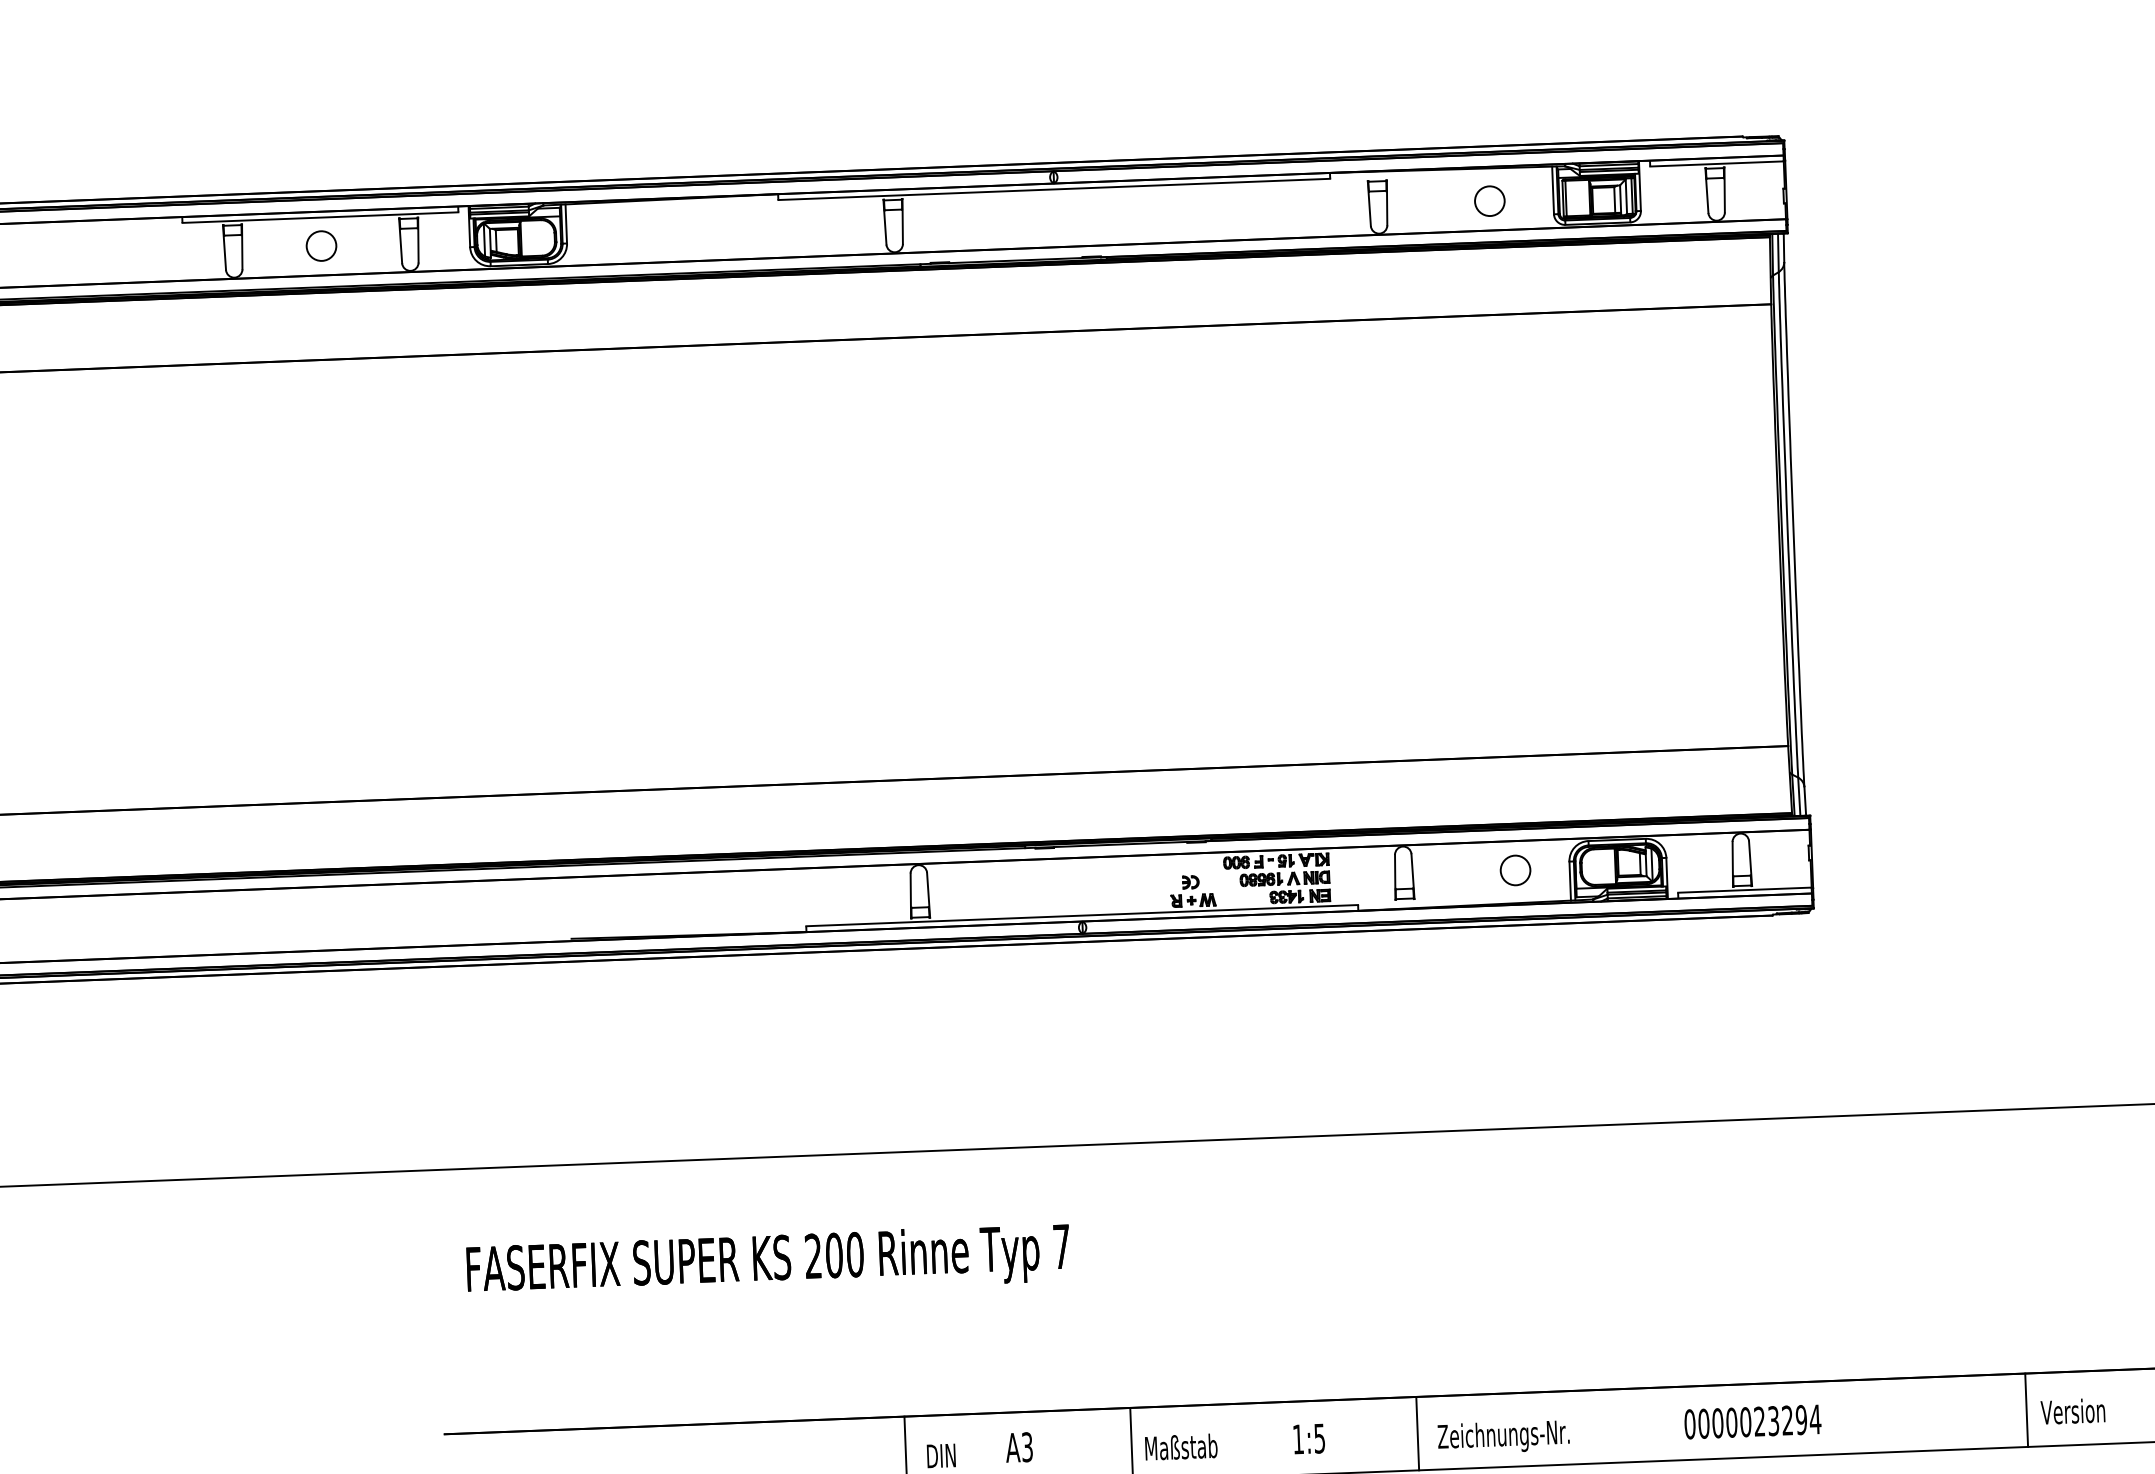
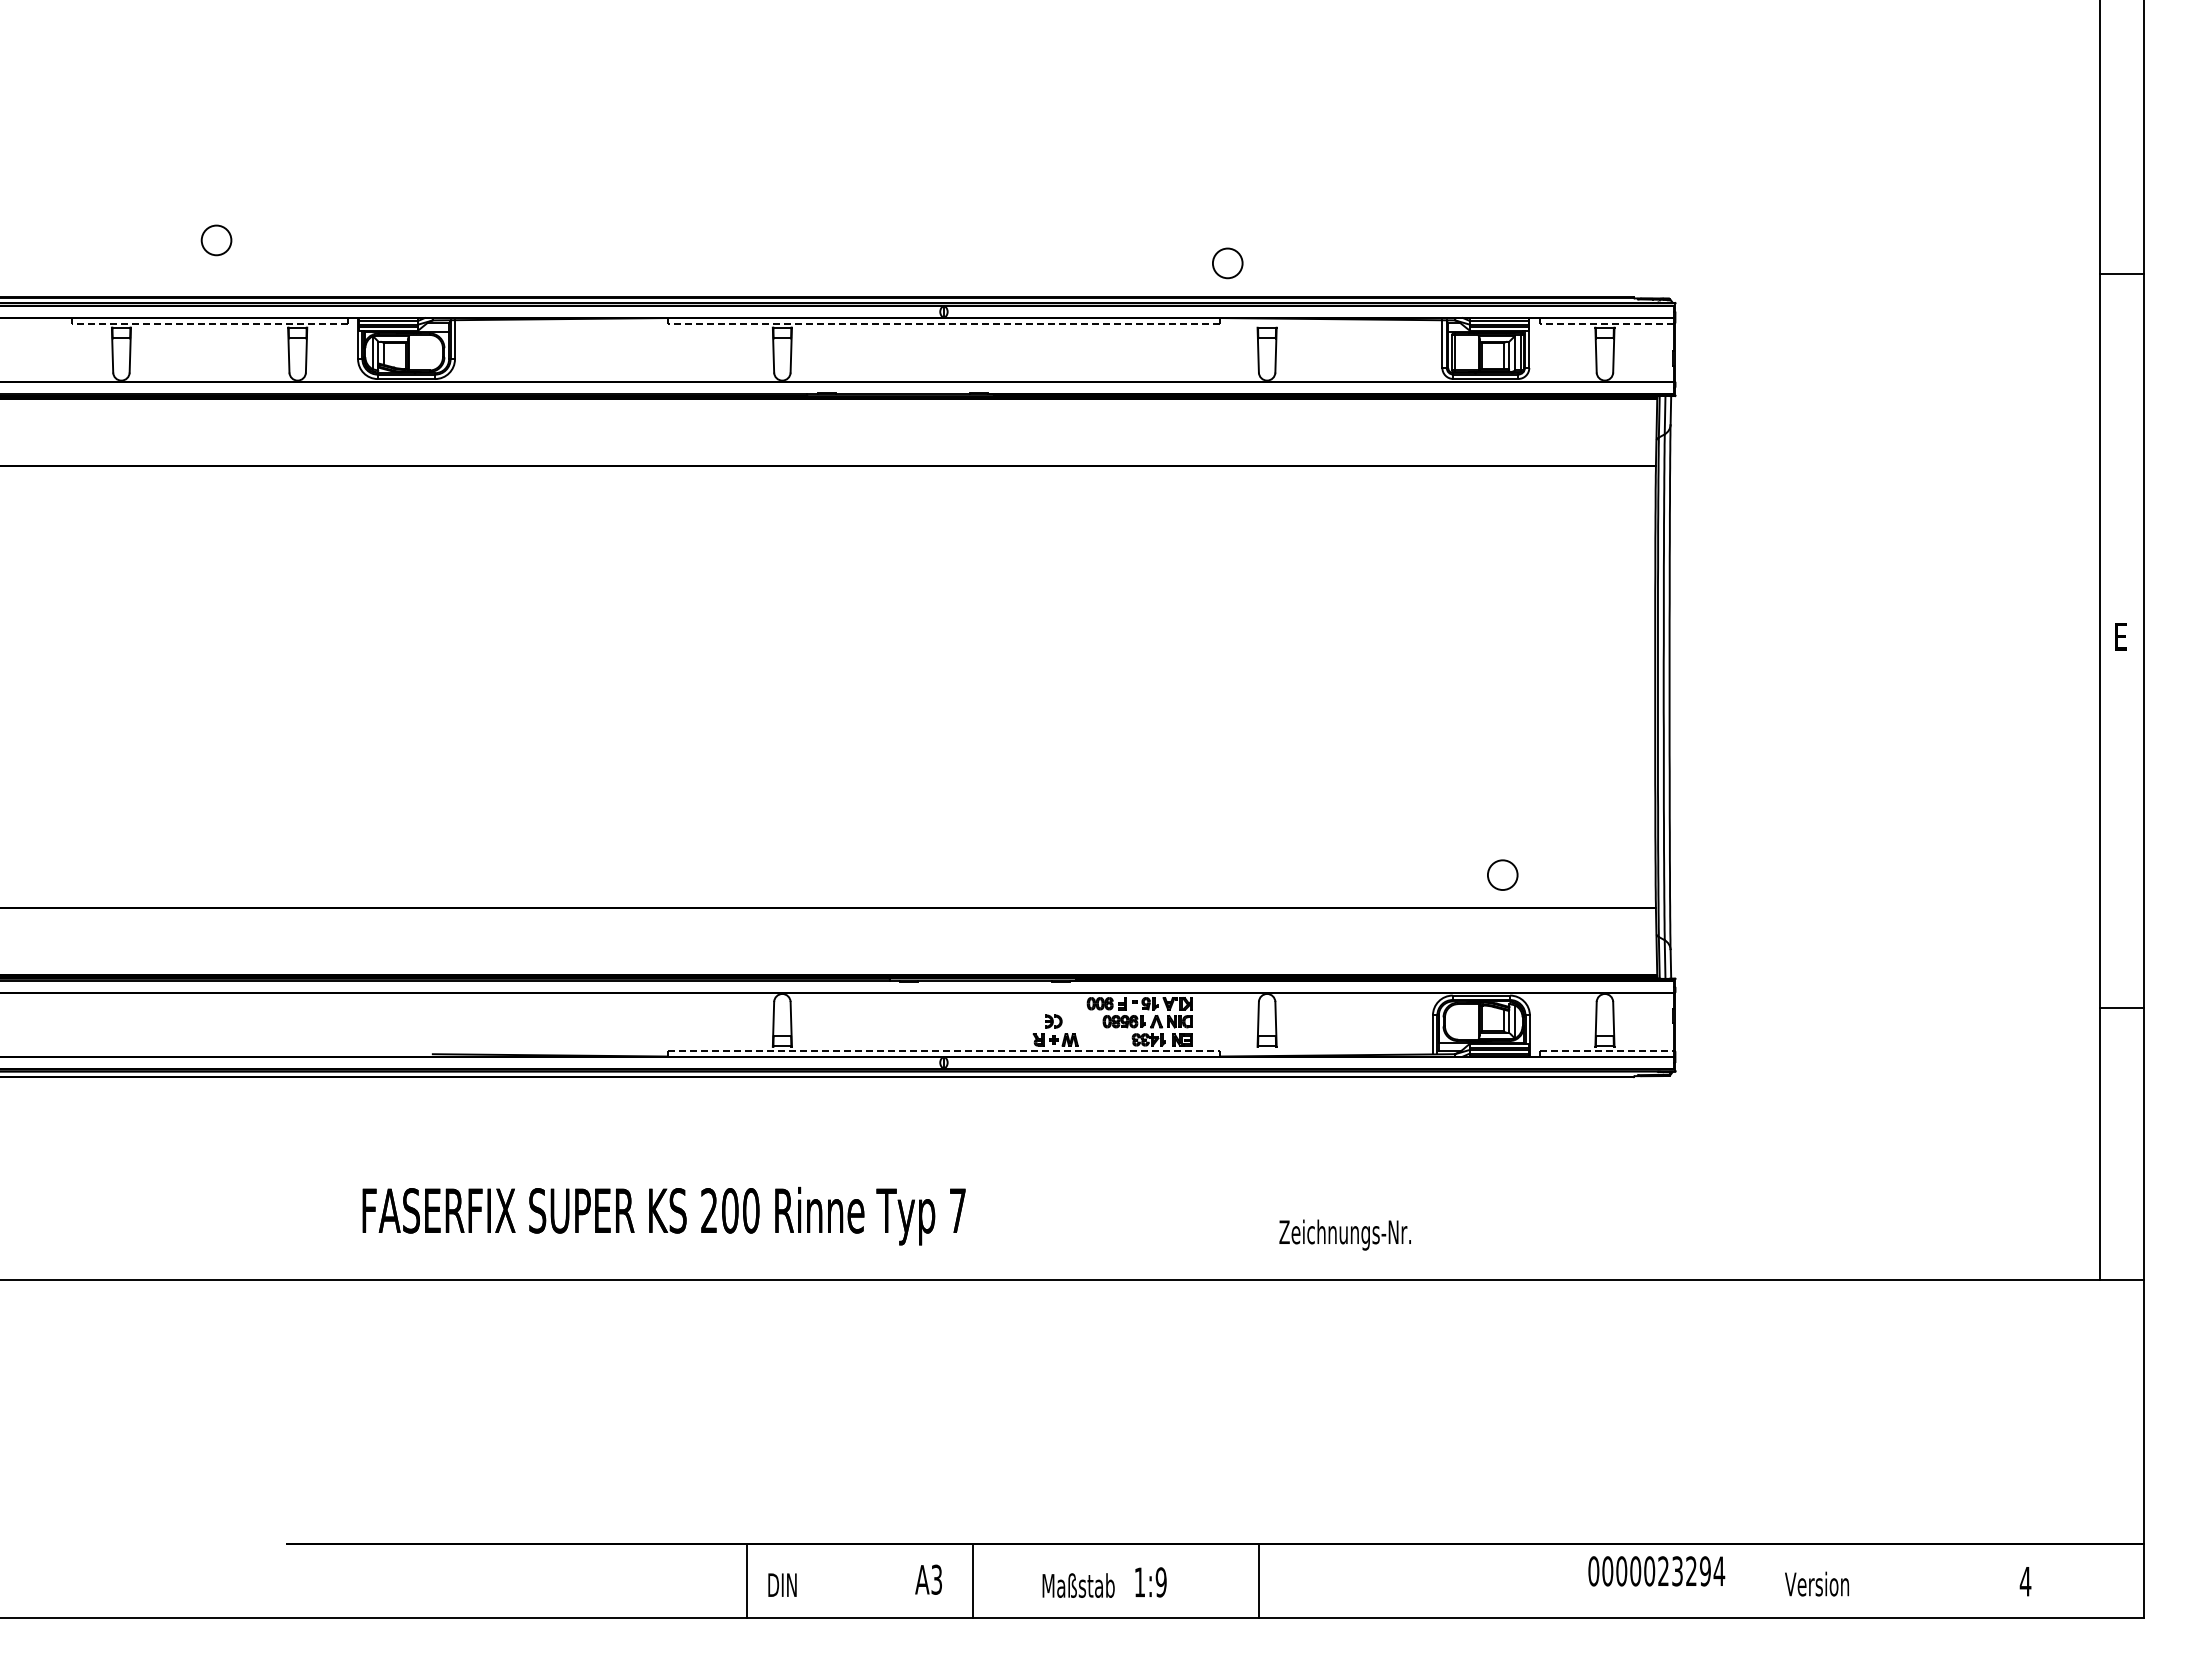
line: (1717, 163) -> (1607, 323), solid -> dashed
line: (1053, 189) -> (943, 323), solid -> dashed
circle: (1489, 201) -> (1227, 263), moved
line: (320, 217) -> (209, 323), solid -> dashed
circle: (321, 246) -> (216, 240), moved
circle: (1515, 869) -> (1502, 874), moved
line: (1745, 889) -> (1607, 1050), solid -> dashed
line: (1082, 915) -> (944, 1050), solid -> dashed
text: (767, 1262) -> (663, 1215), moved
line: (2026, 1409) -> (1868, 1580), removed
text: (2072, 1410) -> (1816, 1583), moved
text: (1752, 1422) -> (1656, 1571), moved
text: (1503, 1436) -> (1344, 1234), moved
text: (1318, 1438) -> (1160, 1582), 1:5 -> 1:9
text: (1019, 1447) -> (928, 1579), moved
text: (1181, 1447) -> (1078, 1585), moved

